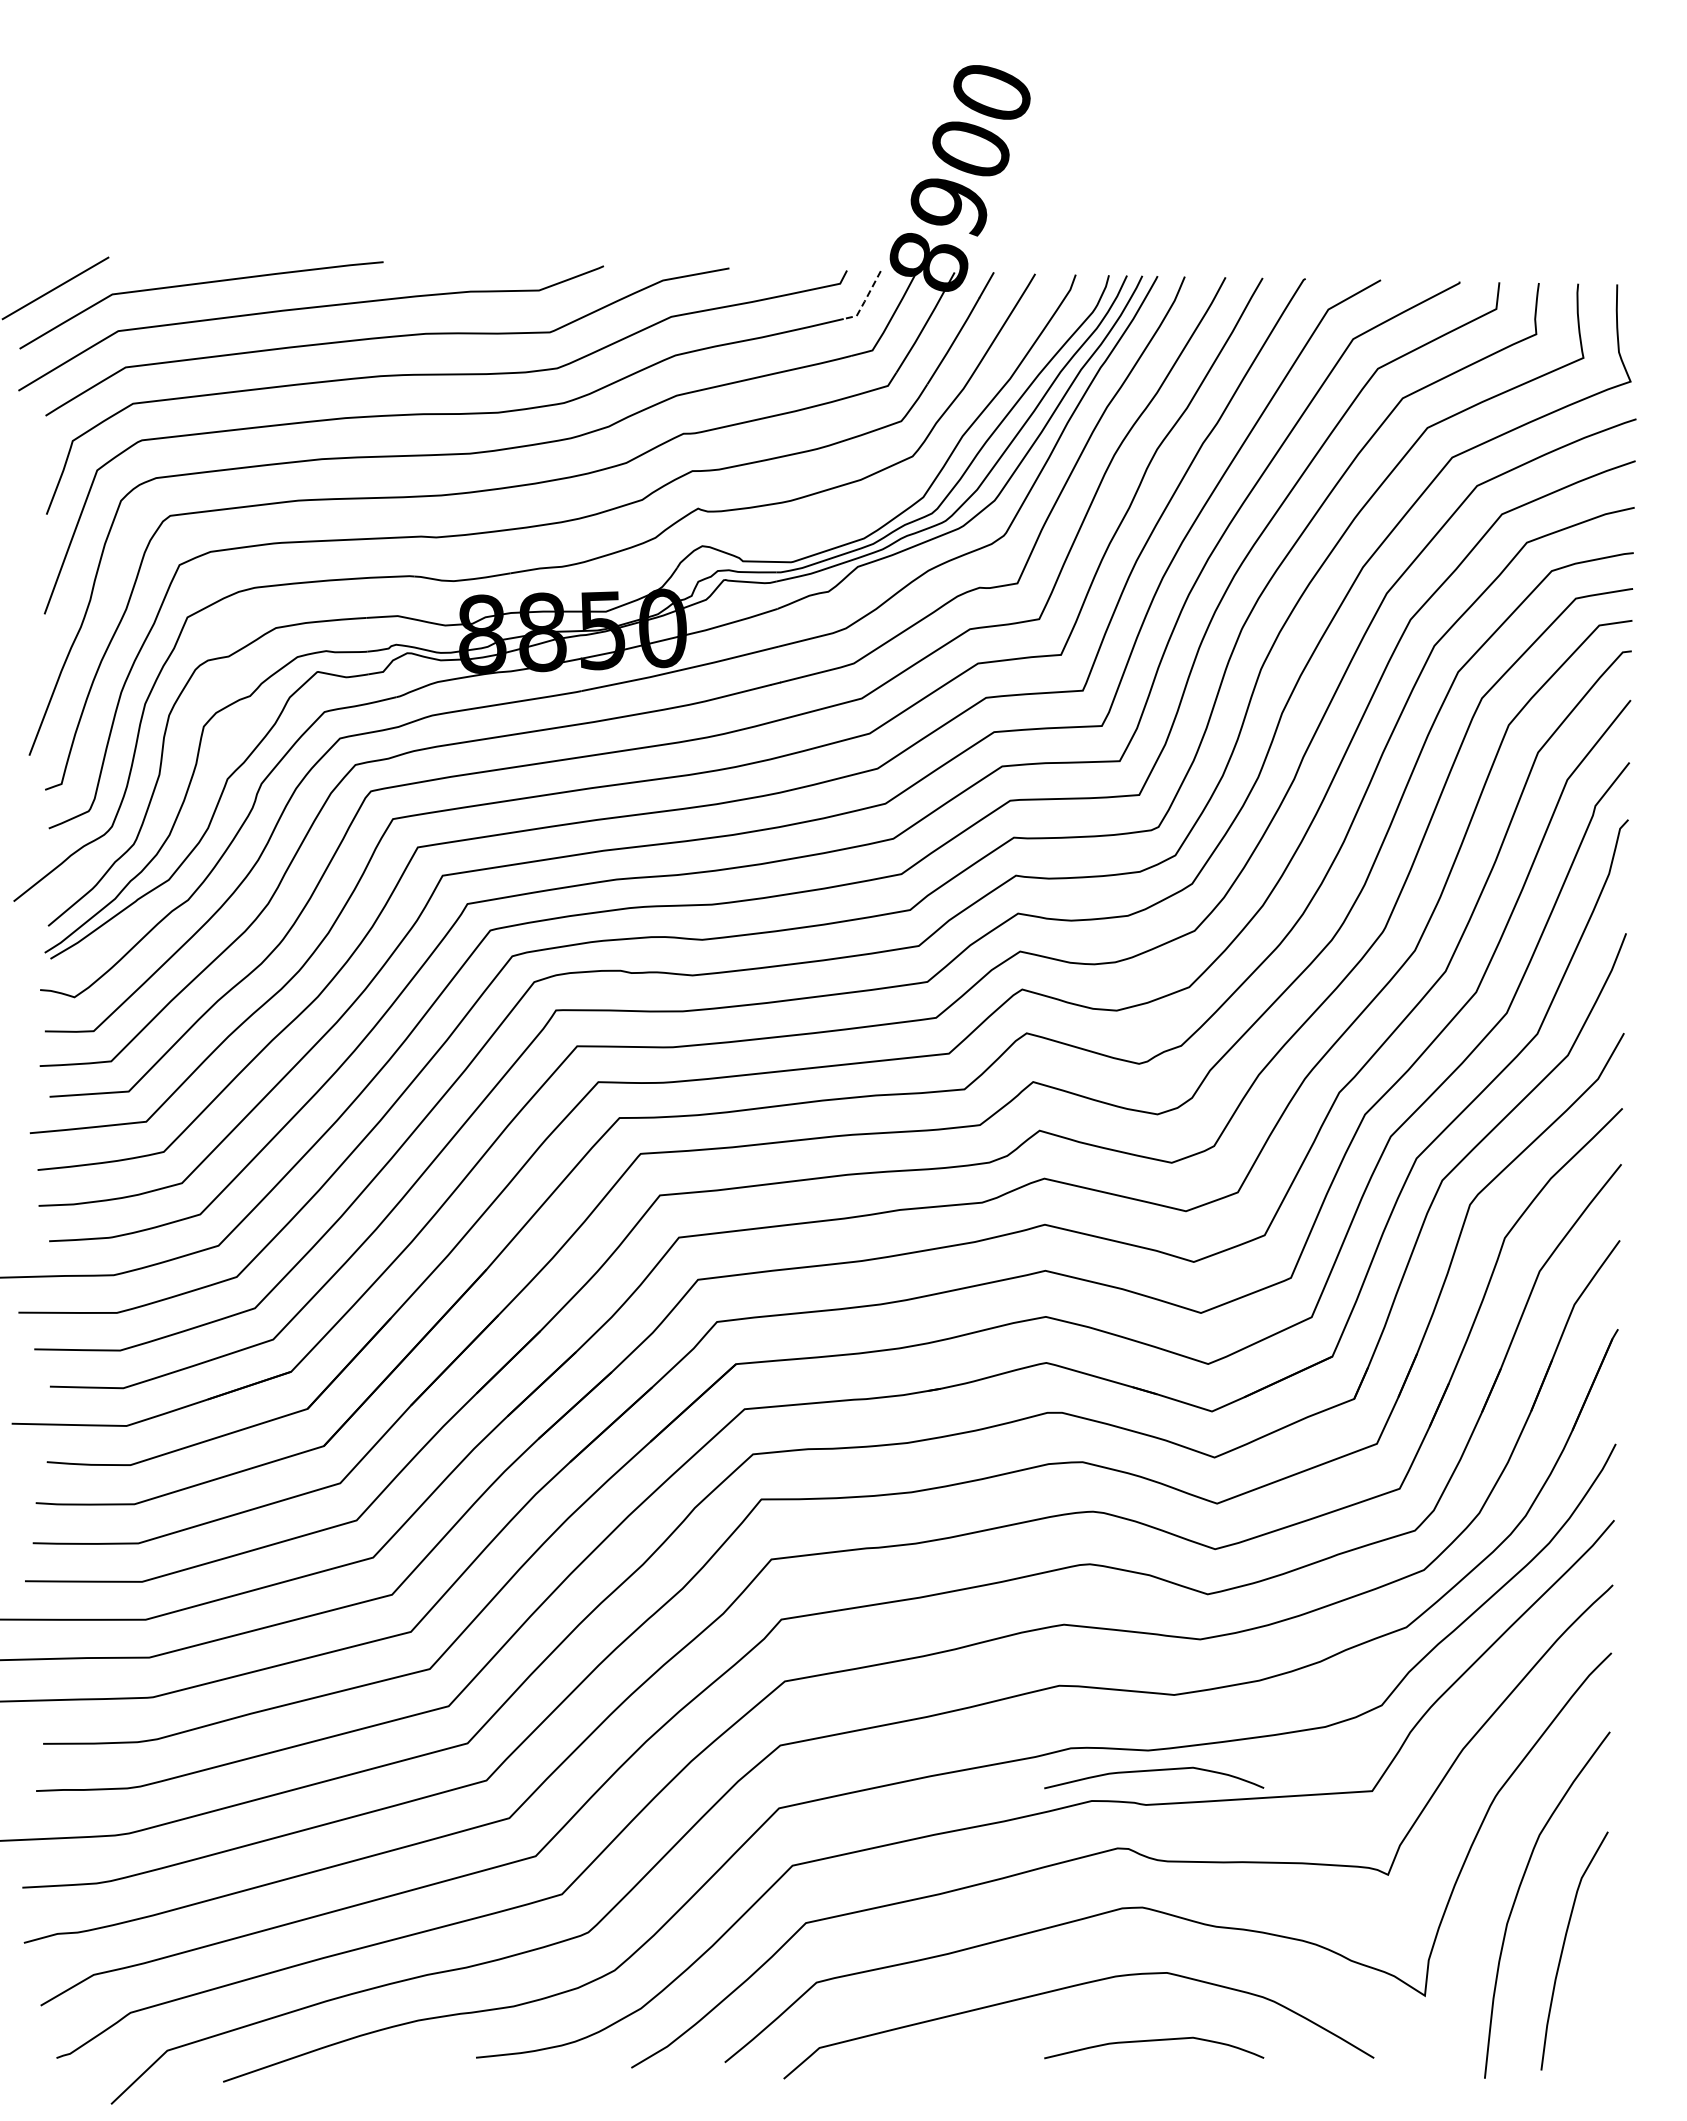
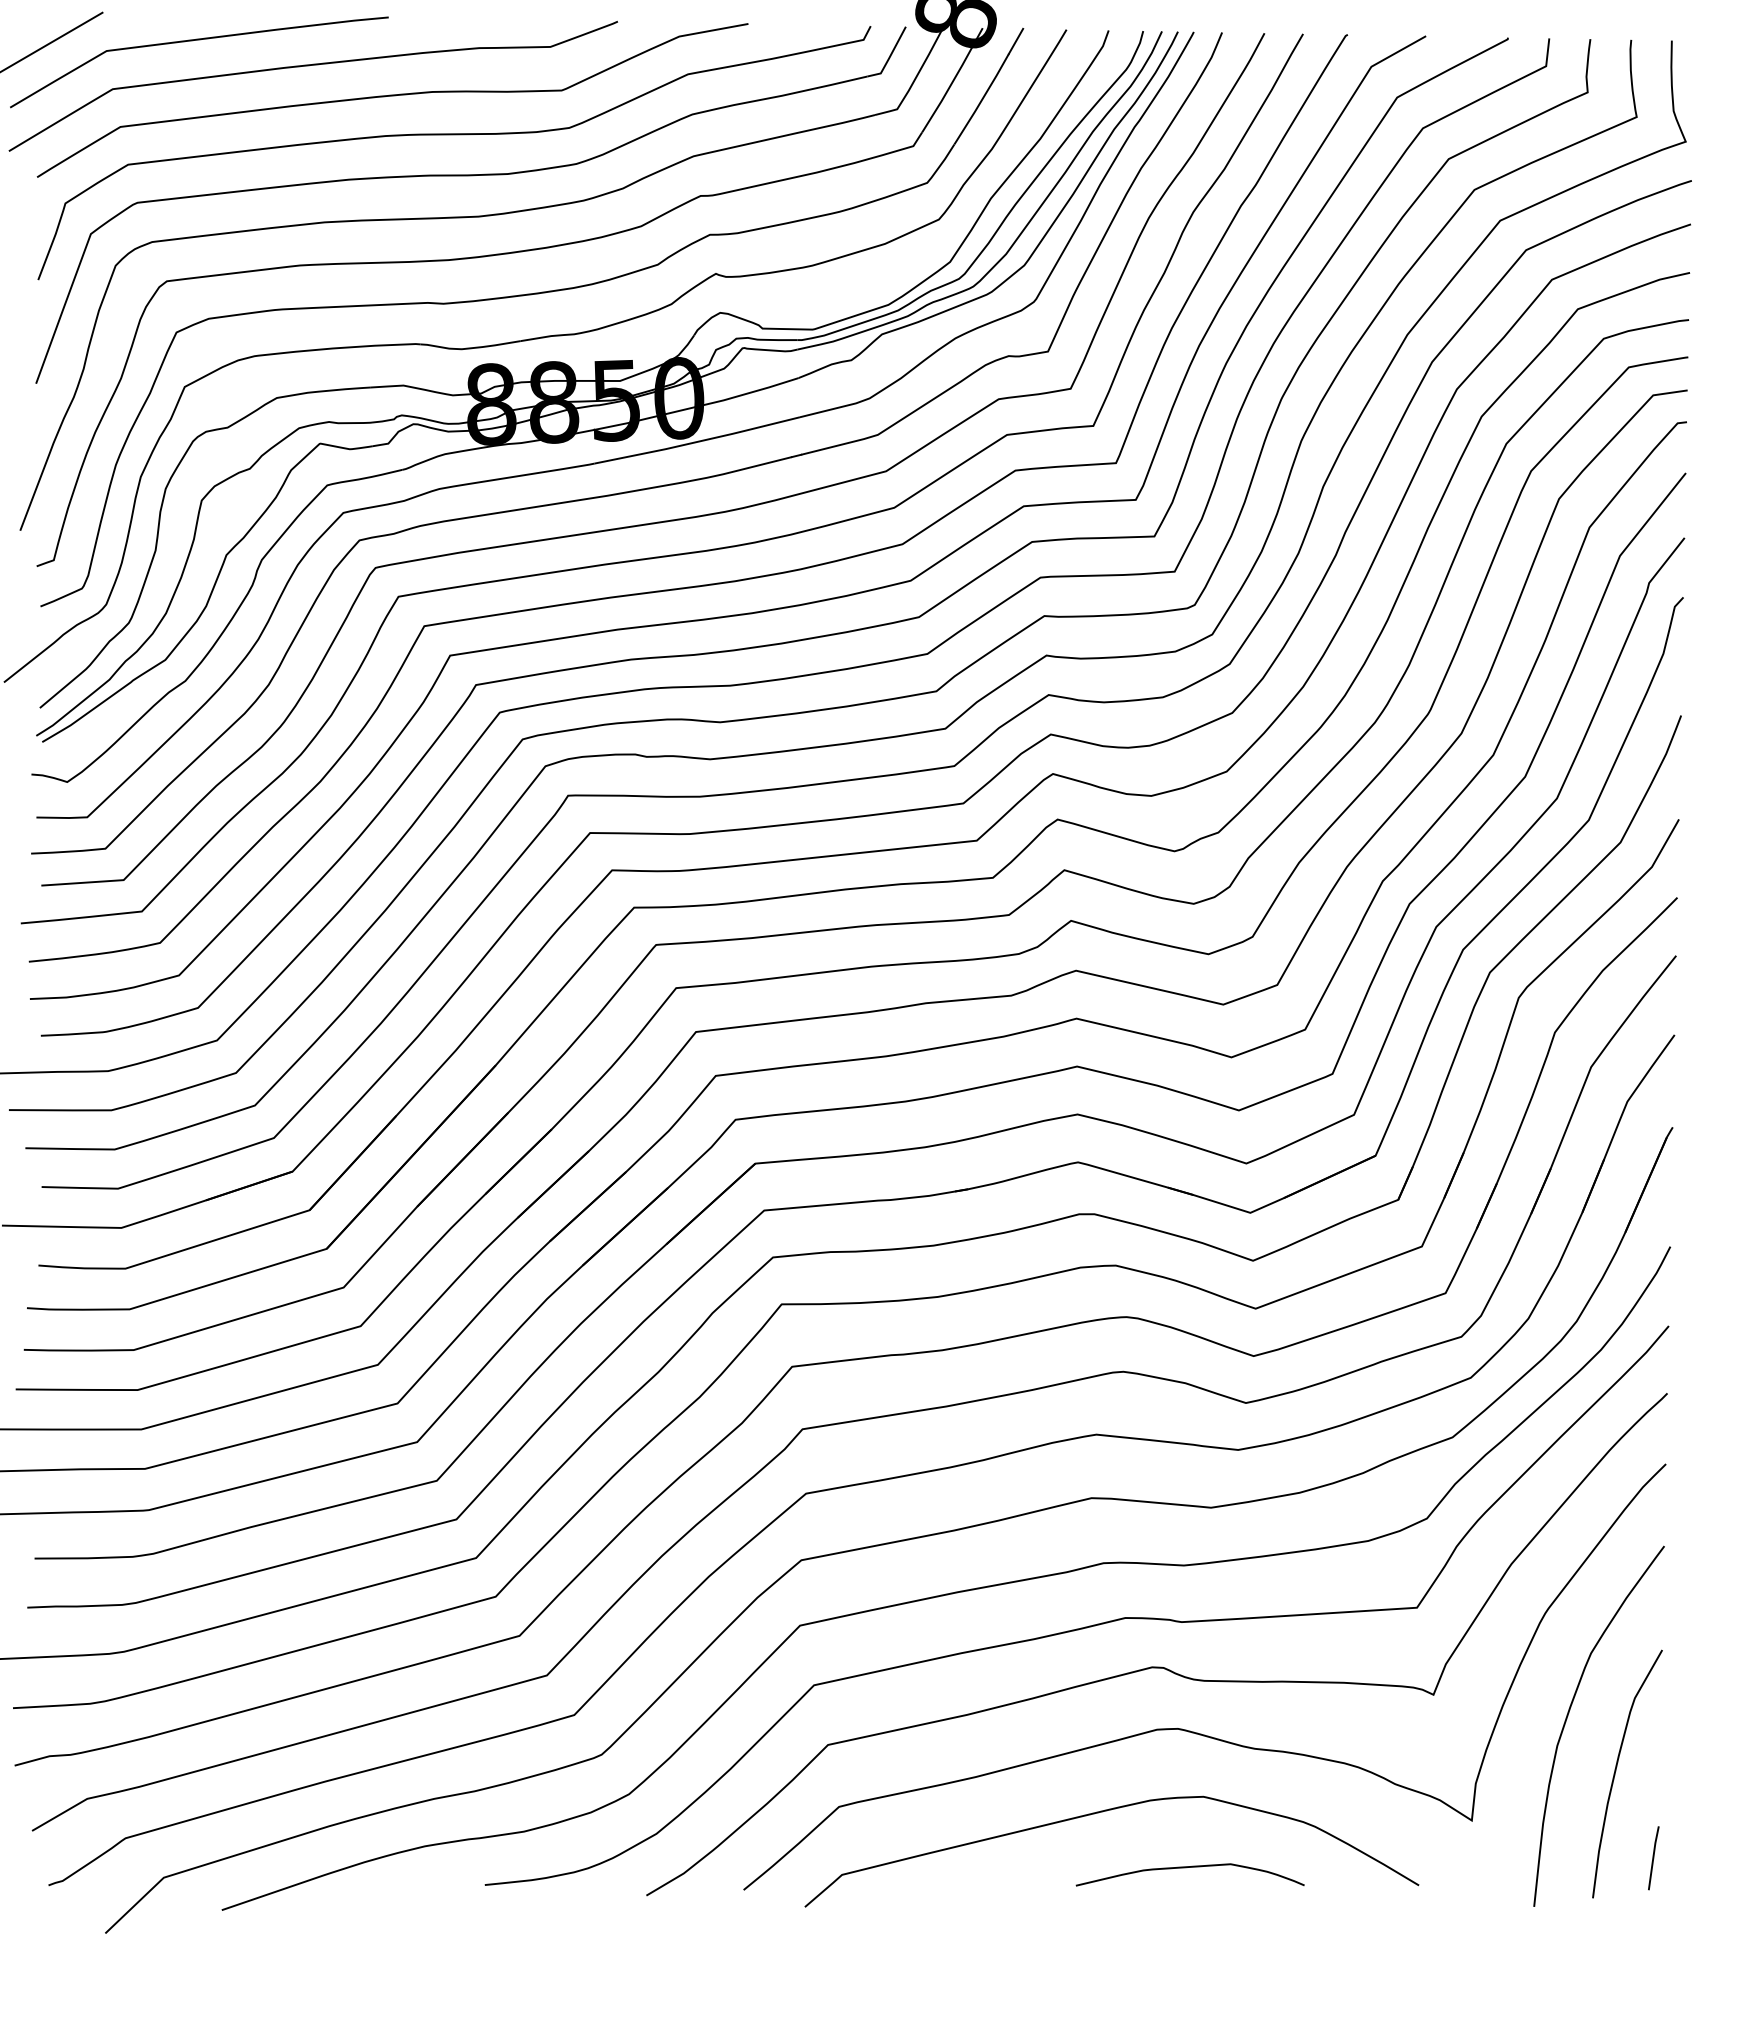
line: (865, 300) -> (889, 57), dashed -> solid
curve: (1154, 1771) -> (1190, 1587), removed
line: (1599, 2031) -> (1653, 1857), added

